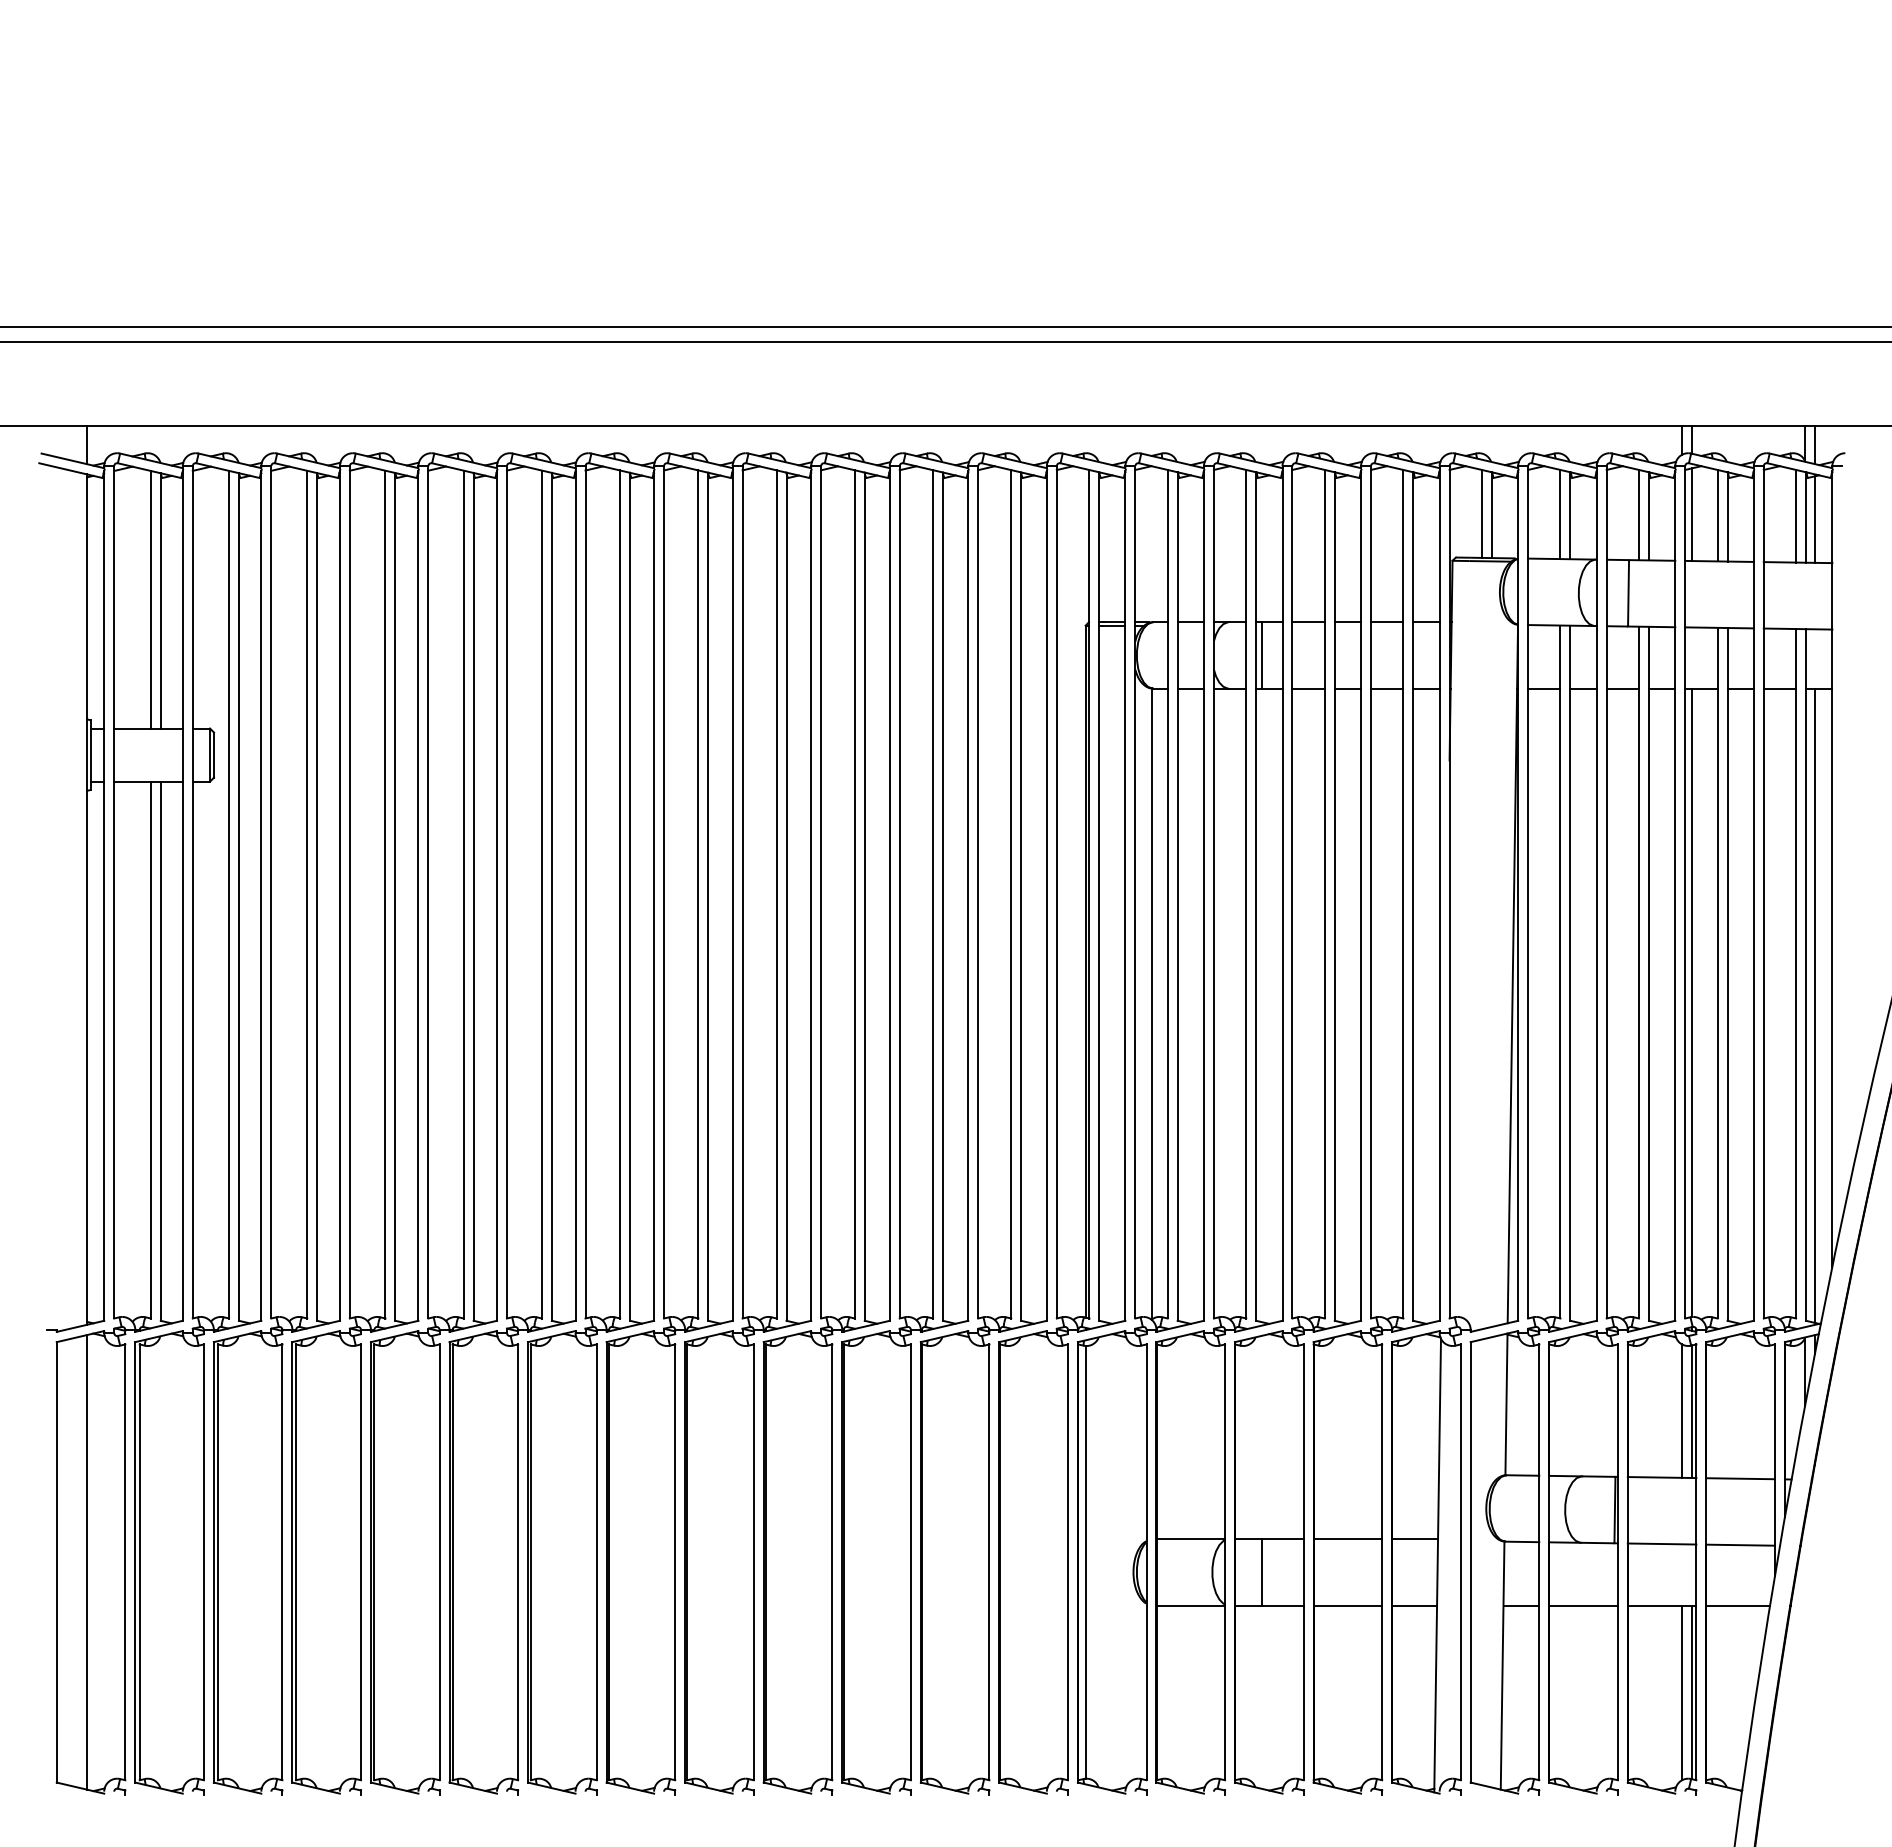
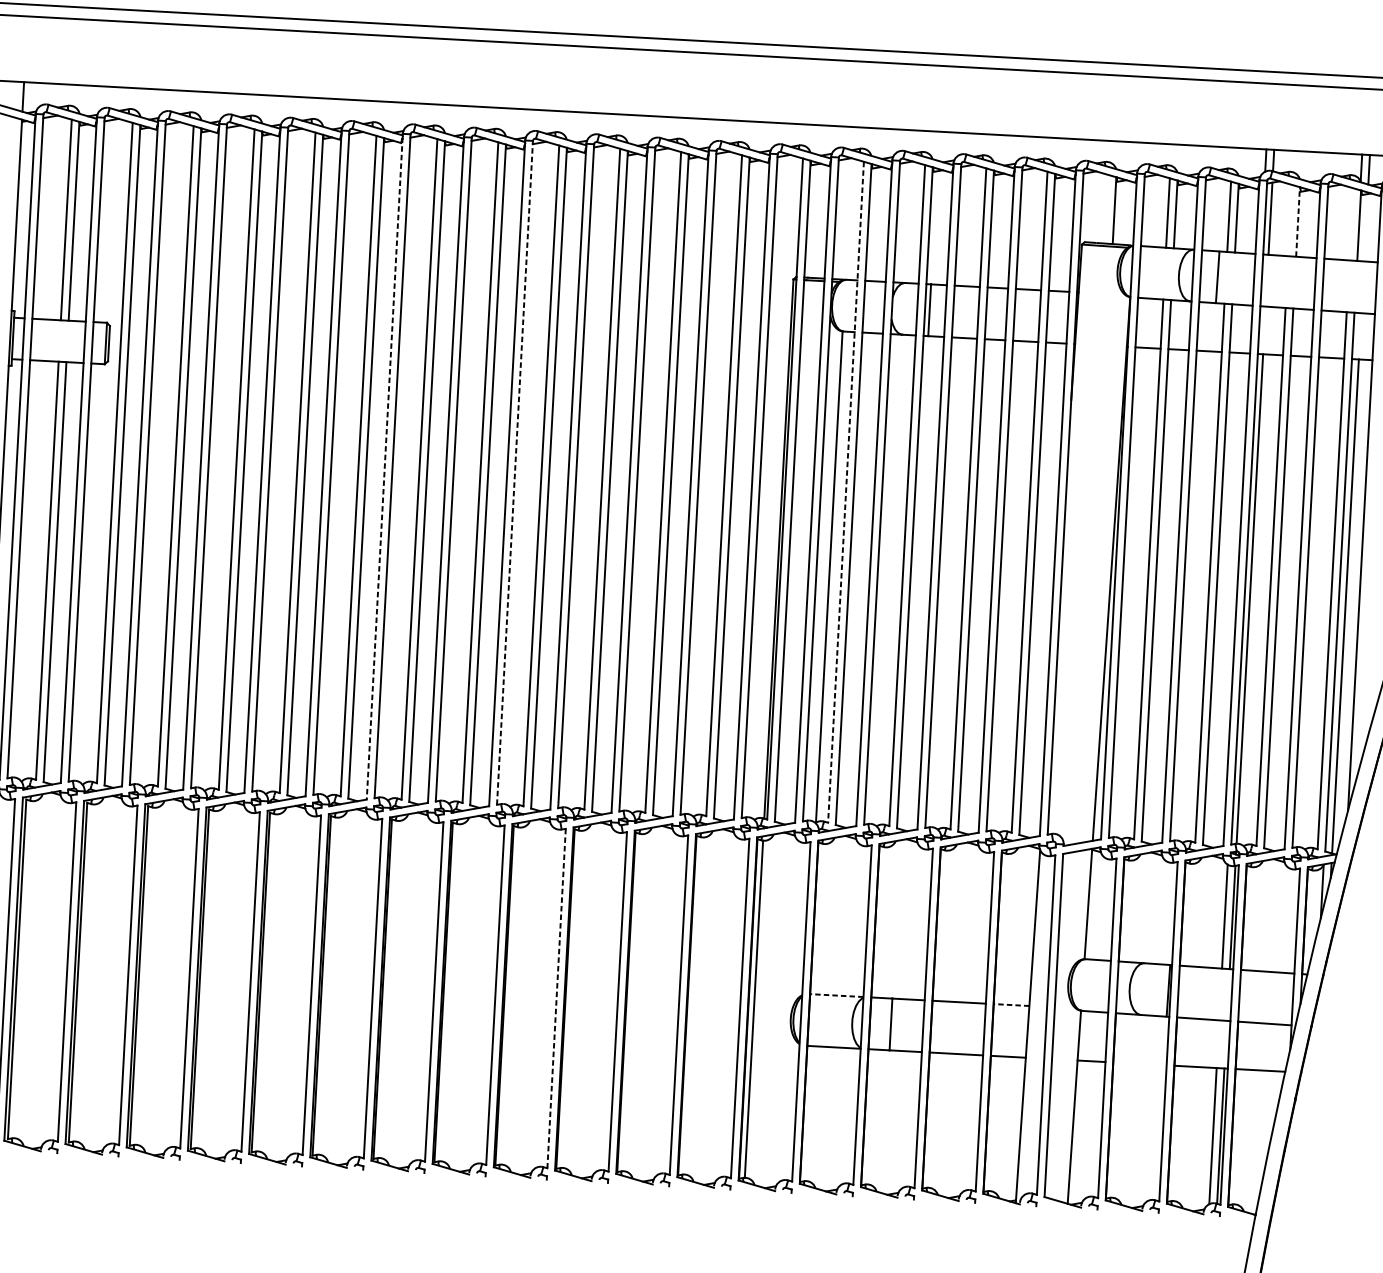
line: (1481, 513) -> (1106, 208), removed
line: (1717, 515) -> (1290, 220), removed
line: (1796, 515) -> (1351, 223), removed
line: (1727, 516) -> (1298, 221), solid -> dashed
line: (1814, 519) -> (1365, 227), removed
line: (742, 891) -> (514, 472), solid -> dashed
line: (1167, 894) -> (845, 492), solid -> dashed
line: (575, 895) -> (384, 468), solid -> dashed
line: (1190, 1539) -> (836, 995), solid -> dashed
line: (1415, 1539) -> (1011, 1005), solid -> dashed
line: (832, 1562) -> (556, 998), solid -> dashed
line: (1583, 1605) -> (1139, 1063), removed

